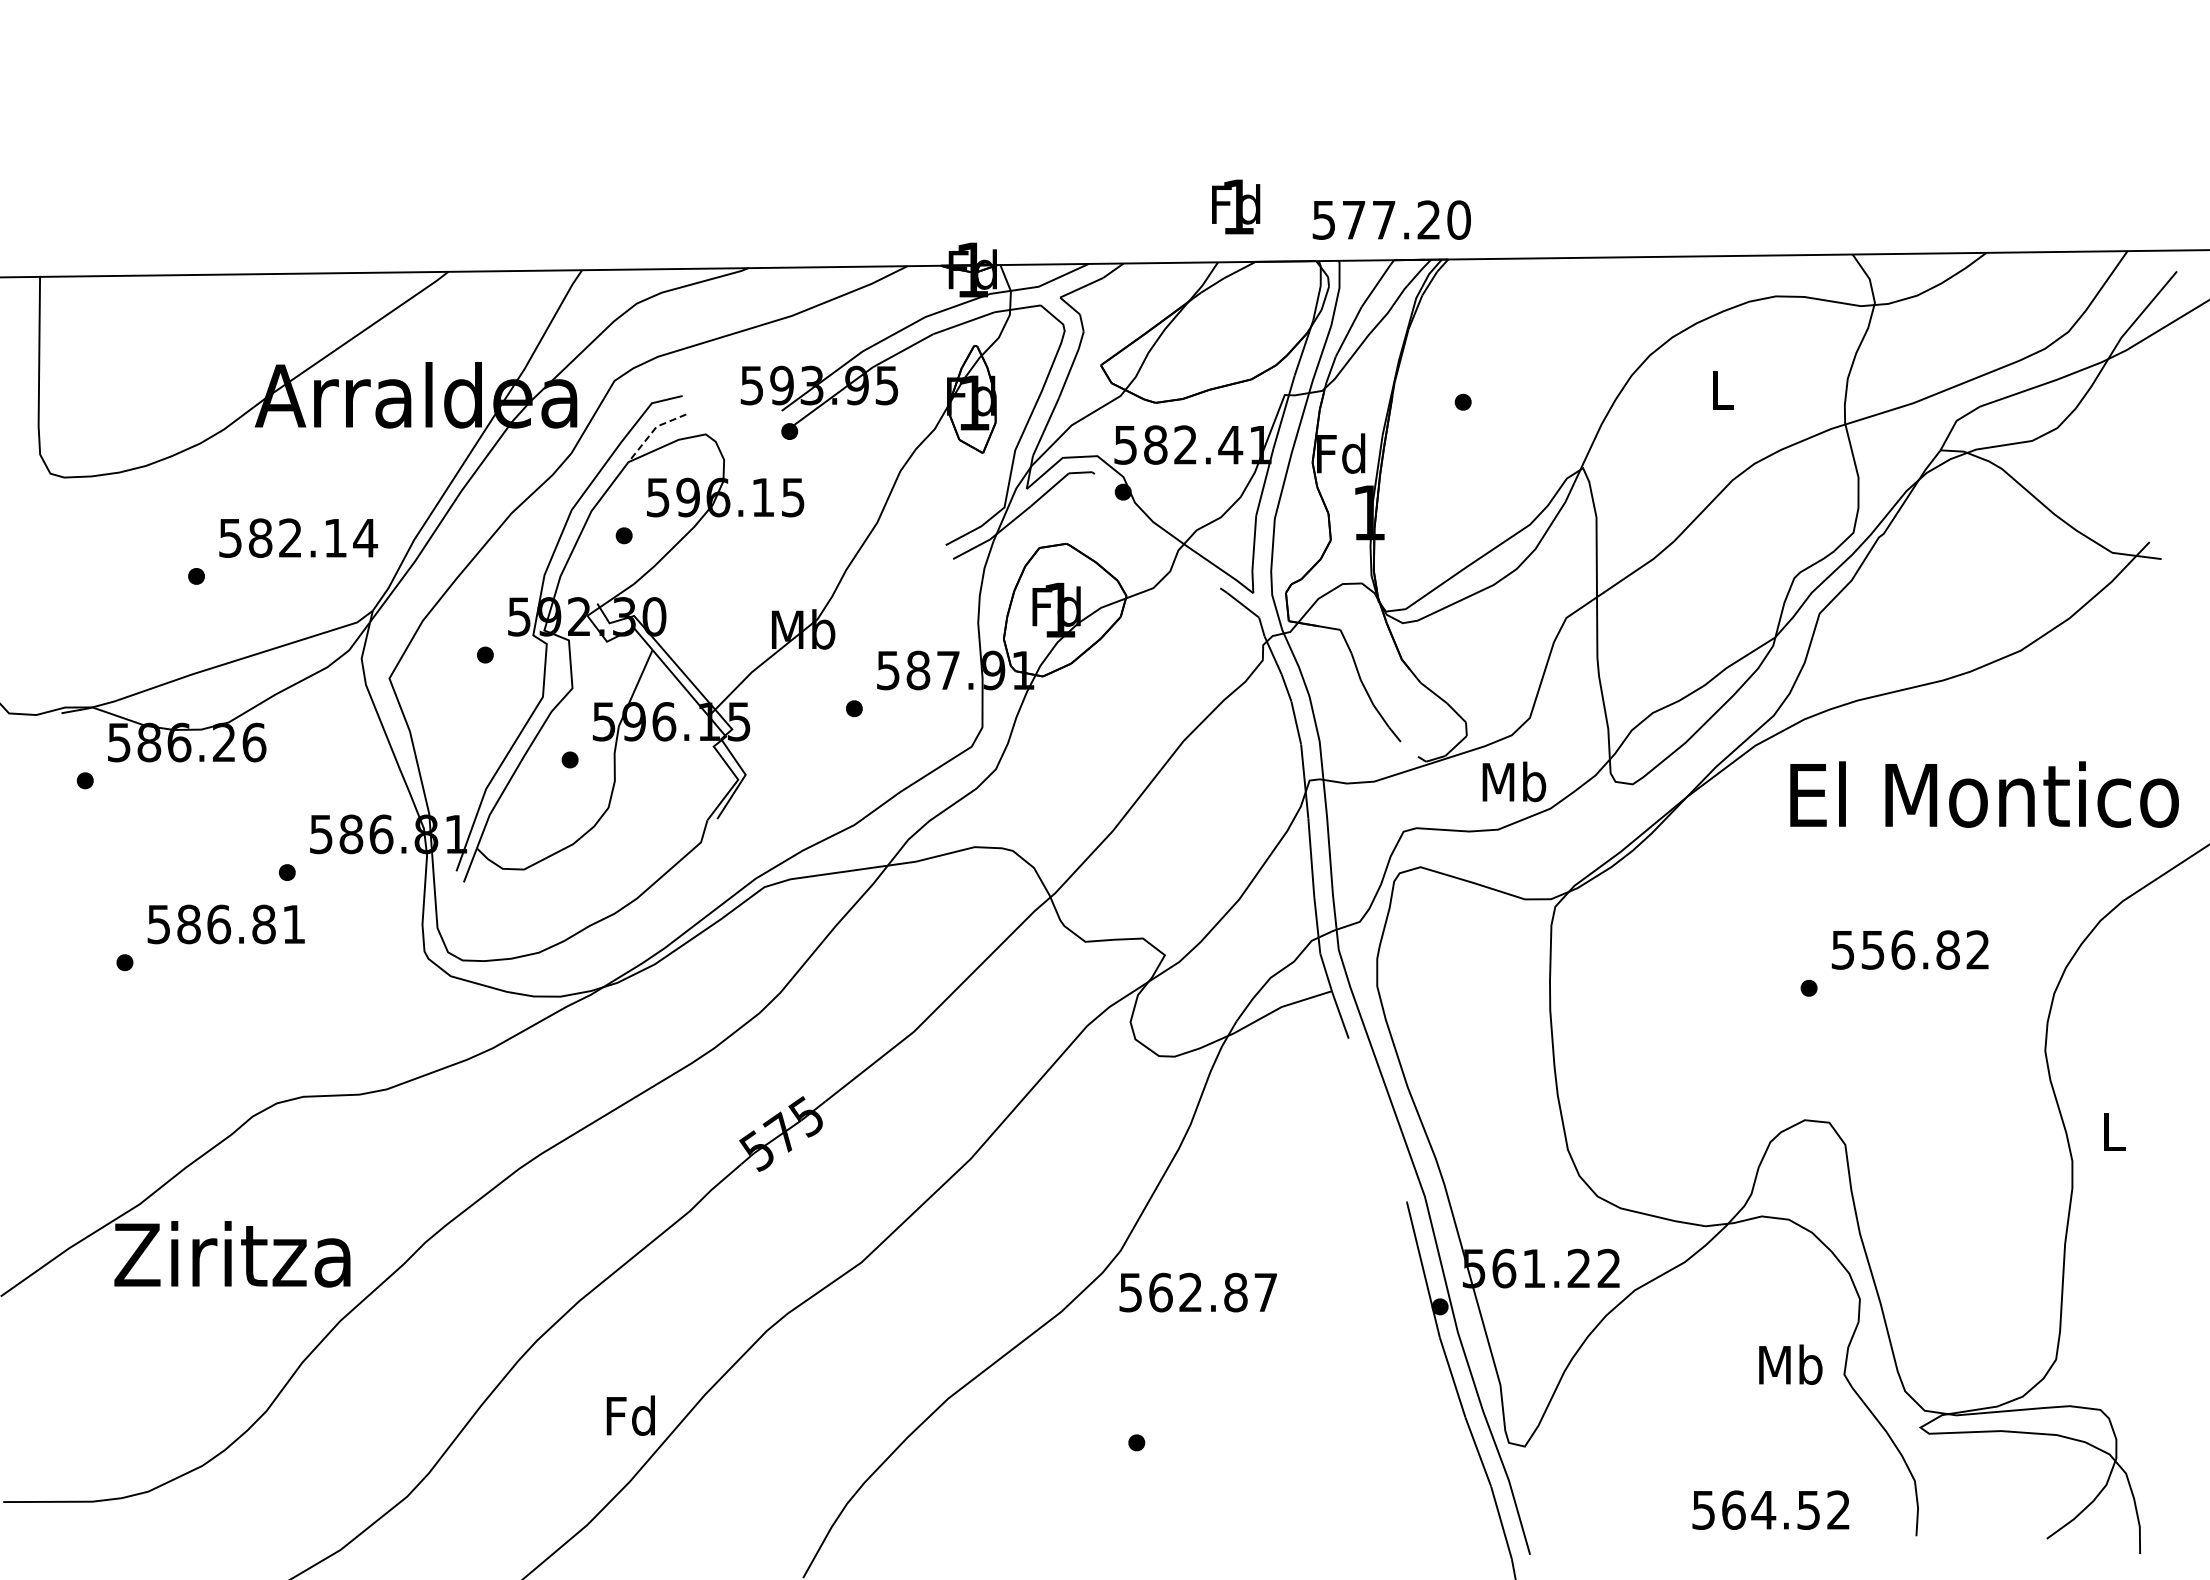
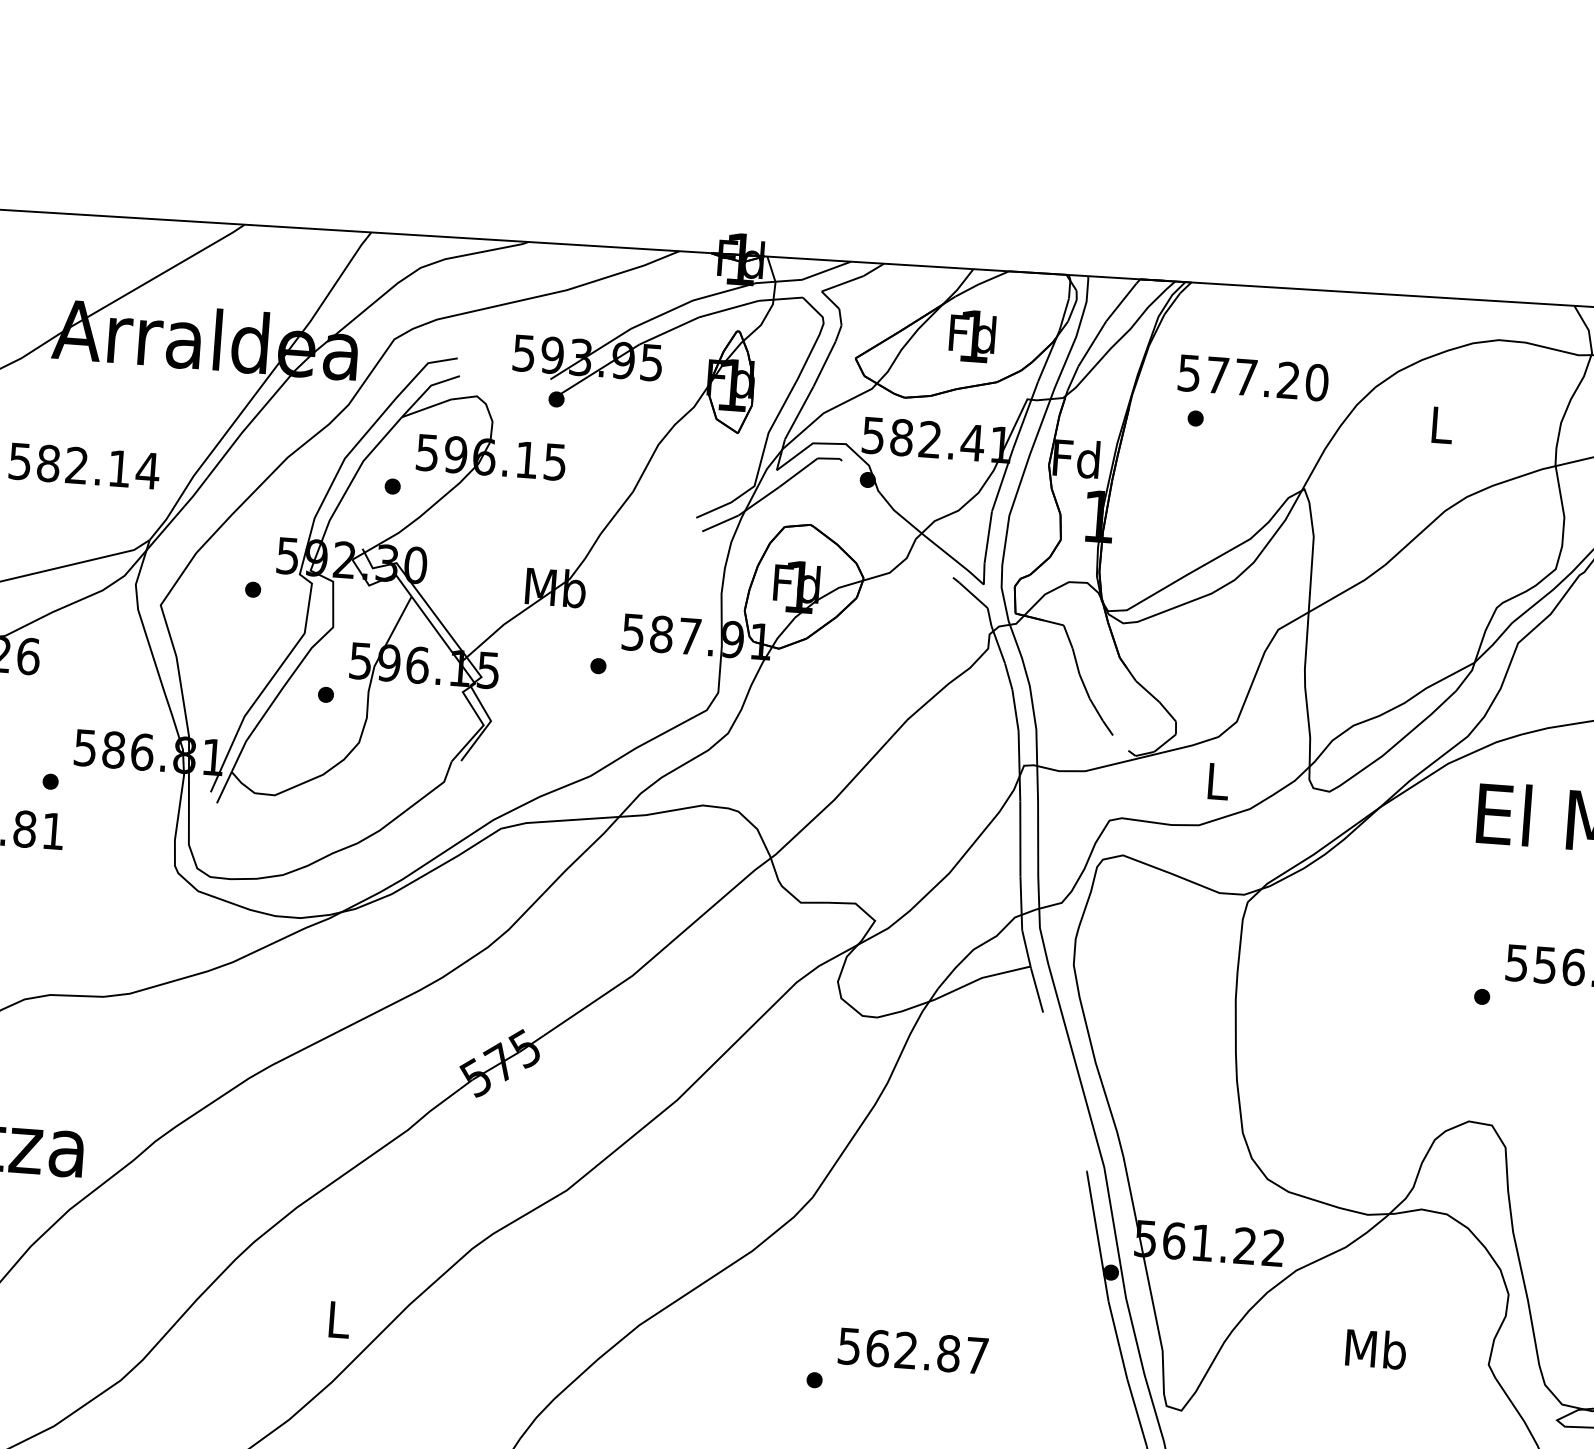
text: (1236, 206) -> (972, 335), moved
text: (1391, 219) -> (1253, 377), moved
line: (652, 432) -> (426, 390), dashed -> solid
text: (1514, 781) -> (1217, 780), Mb -> L
text: (1197, 1292) -> (912, 1350), moved
text: (1790, 1364) -> (1375, 1348), moved
text: (630, 1415) -> (337, 1319), Fd -> L

